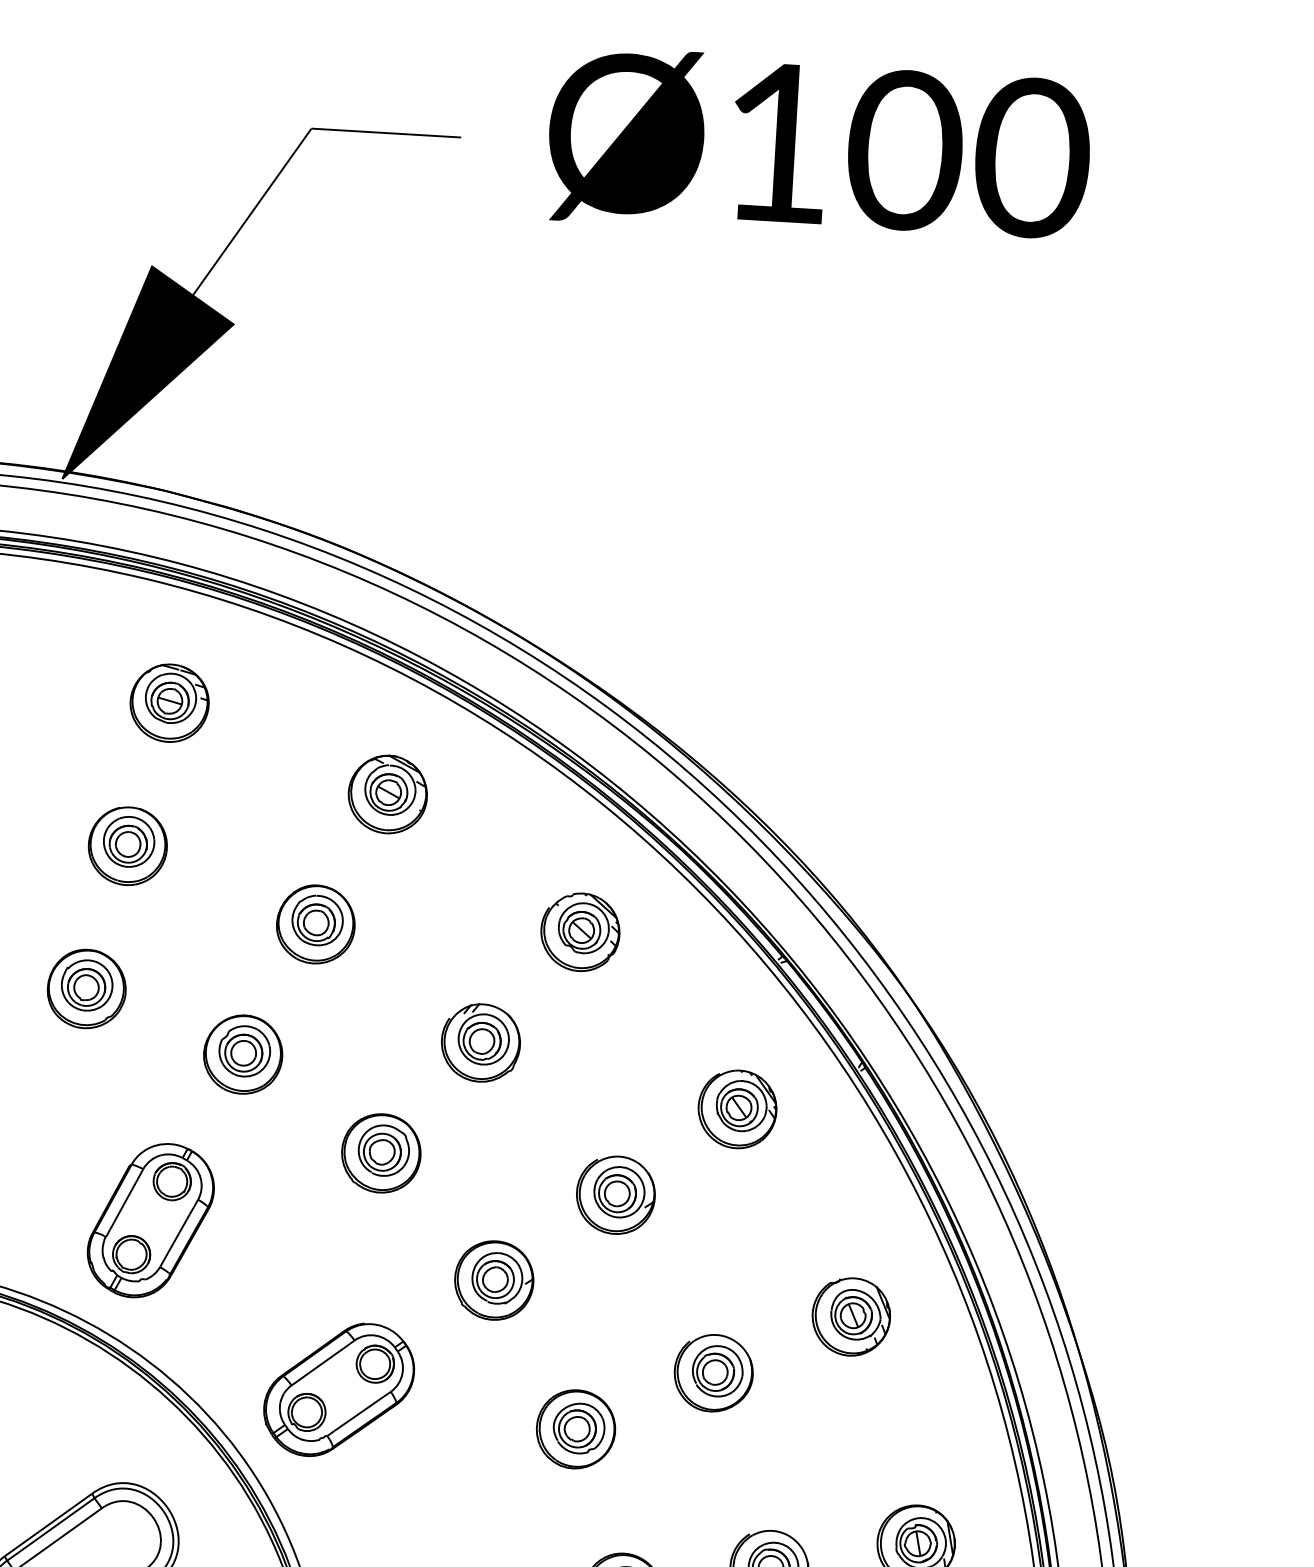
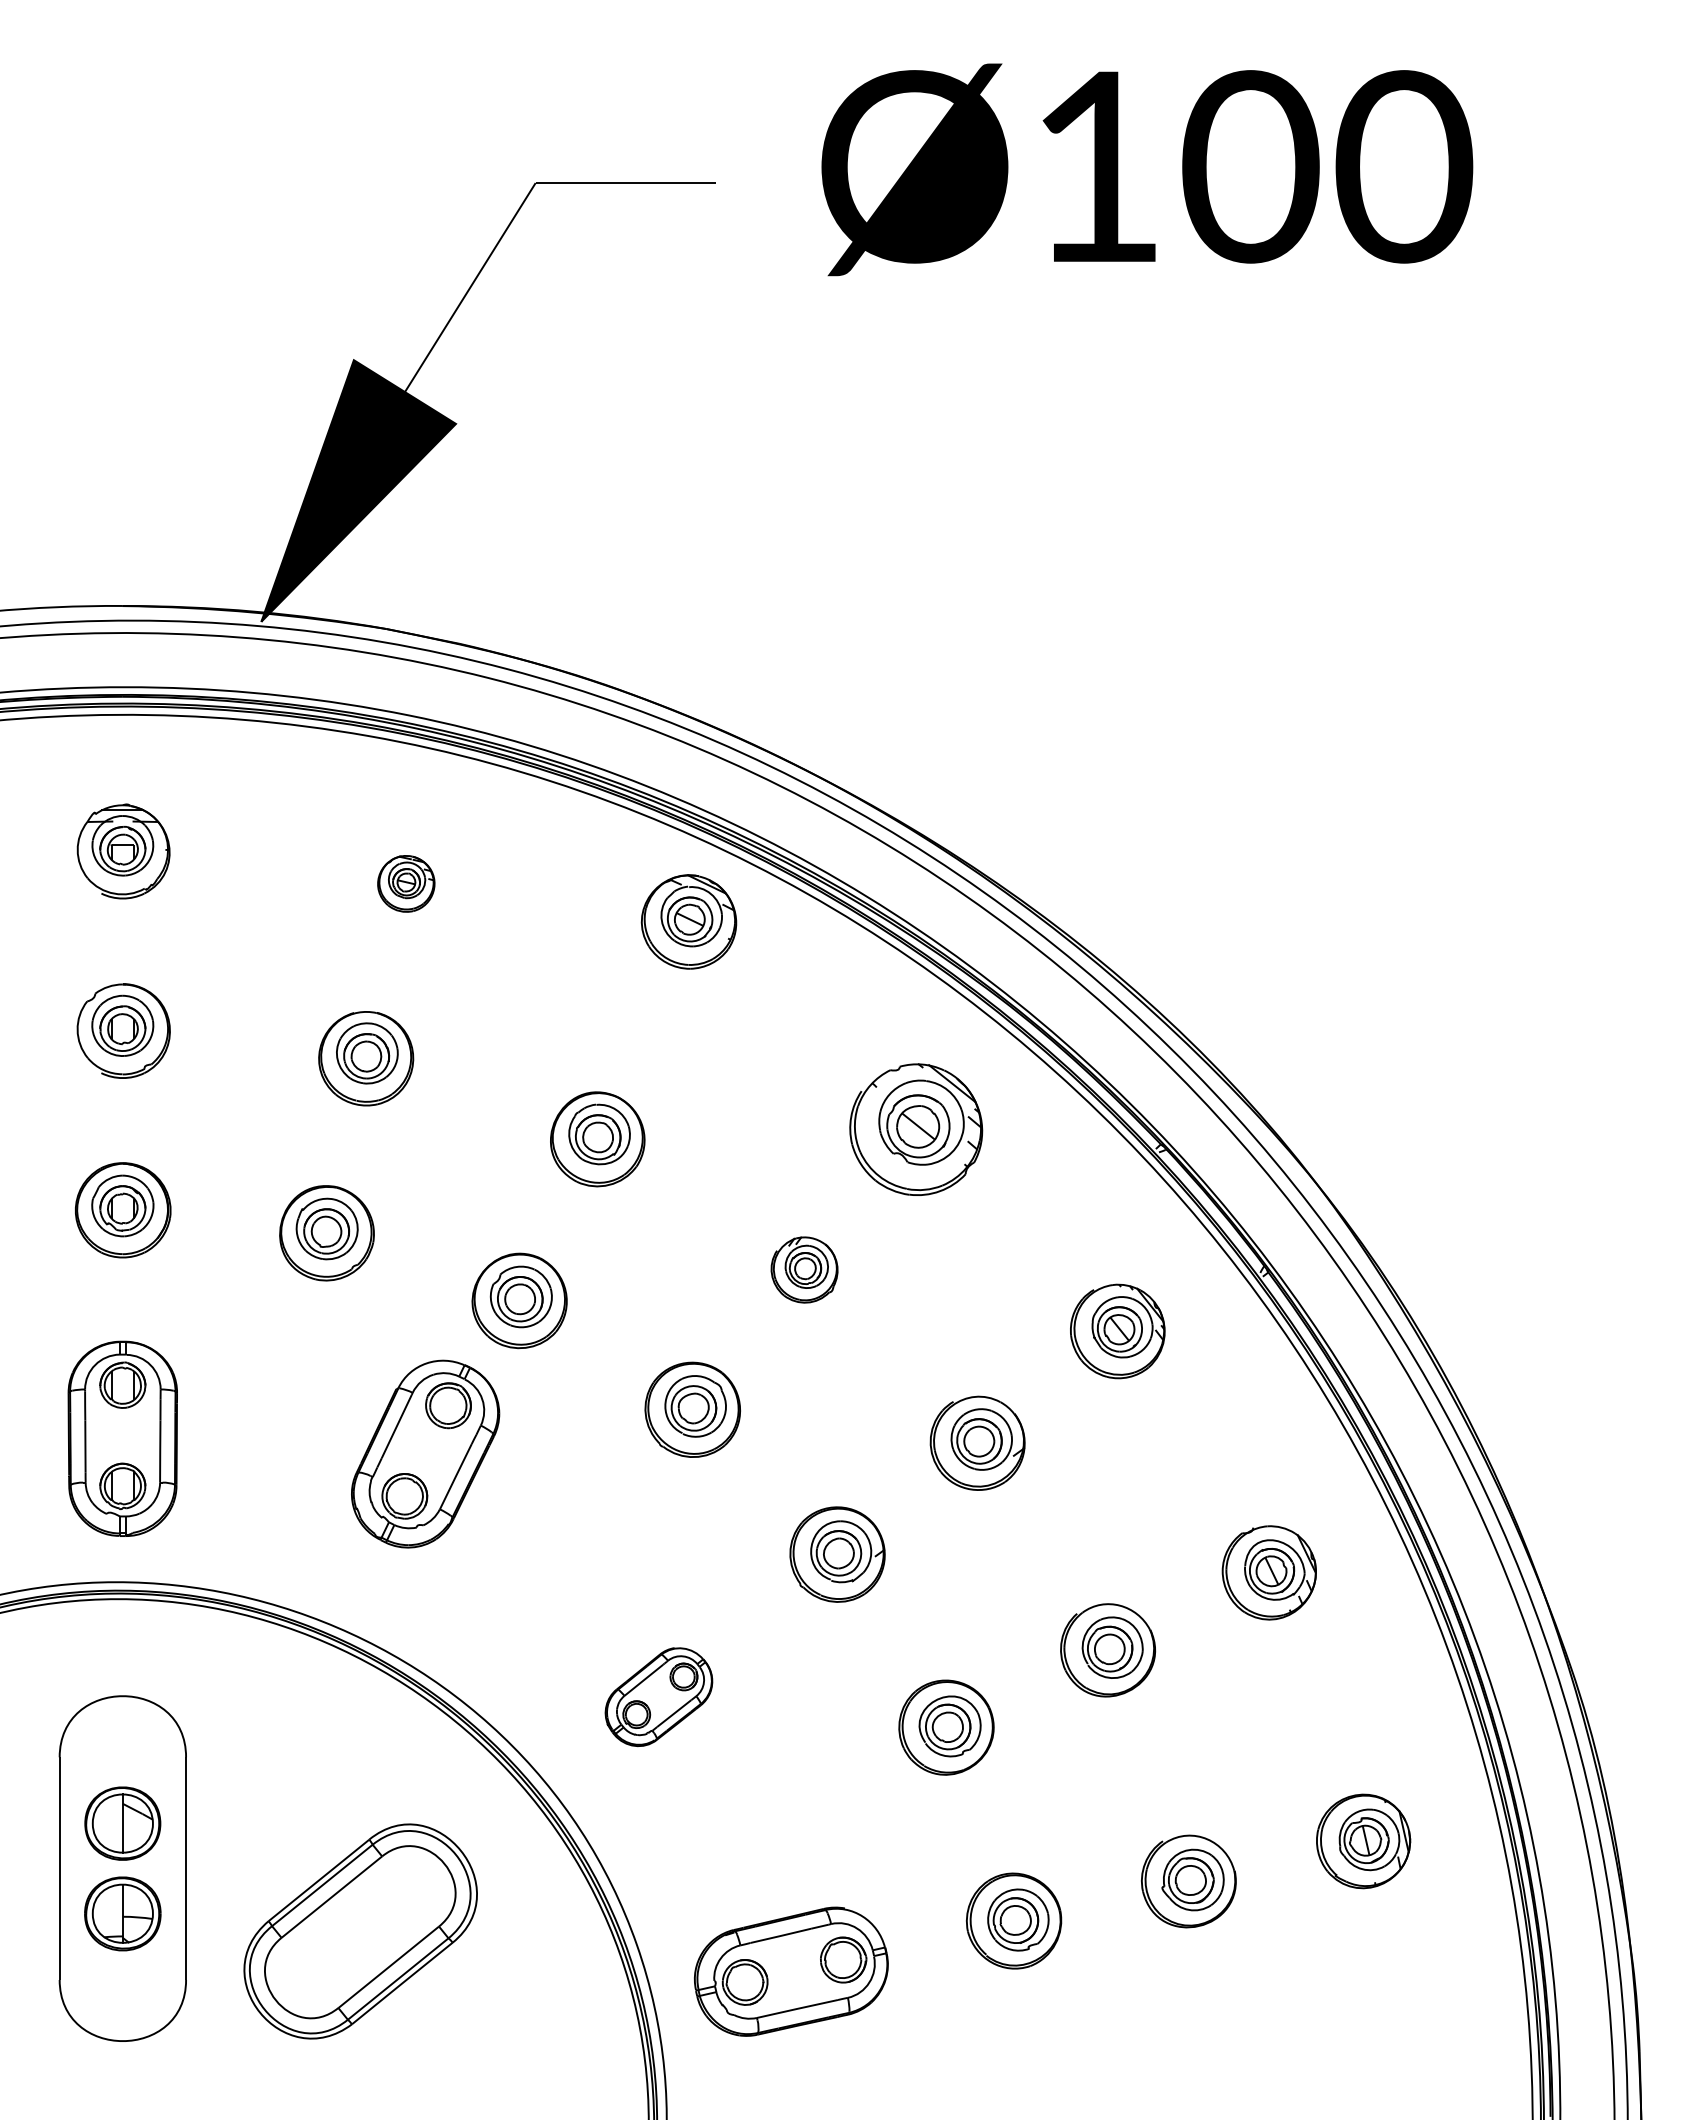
part: (169, 702) -> (406, 883), size x0.6
part: (387, 794) -> (688, 921), moved
part: (580, 932) -> (916, 1129), size x1.4
part: (480, 1042) -> (804, 1269), size x0.7
part: (150, 1220) -> (425, 1453), moved
part: (338, 1389) -> (658, 1696), size x0.6

